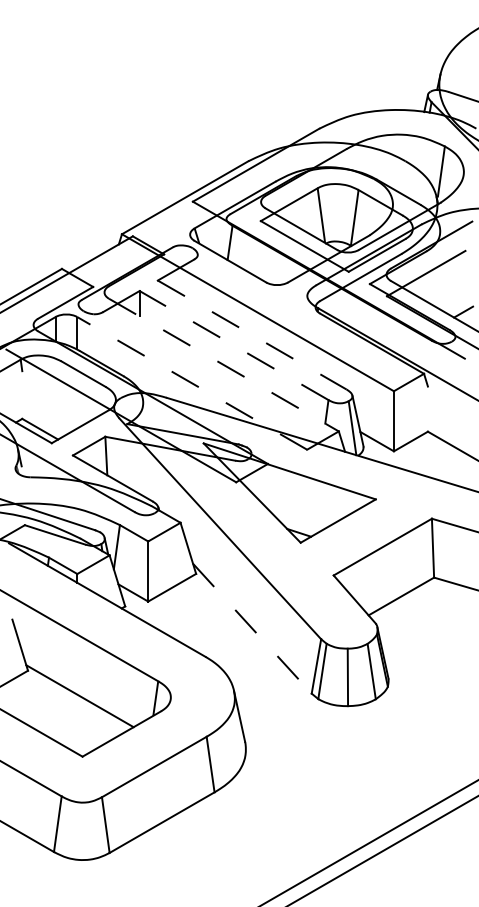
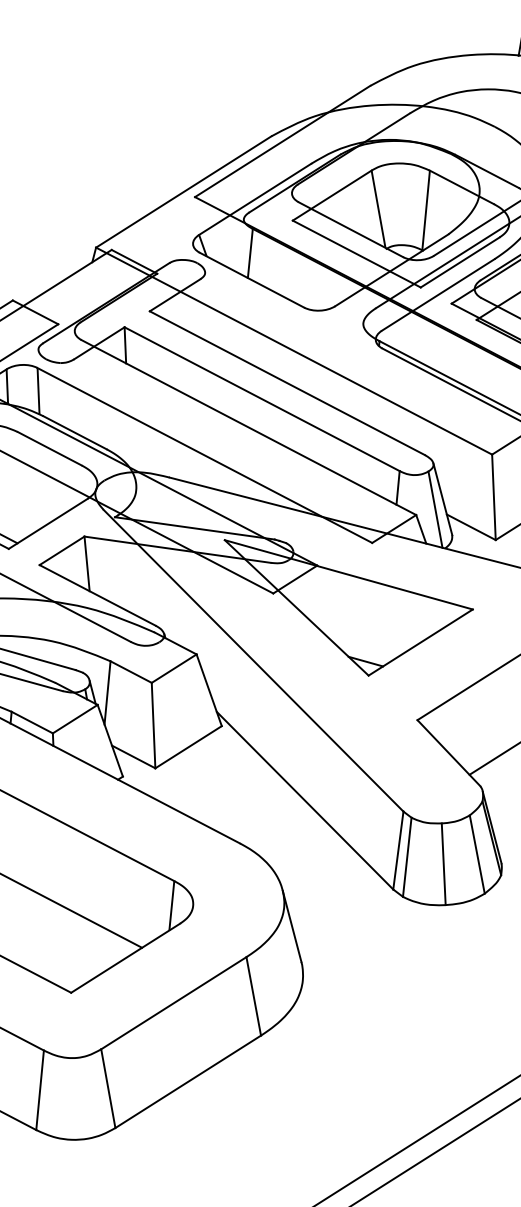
line: (252, 335) -> (287, 383), dashed -> solid
line: (233, 345) -> (261, 399), dashed -> solid
line: (223, 365) -> (248, 428), dashed -> solid
line: (192, 383) -> (205, 455), dashed -> solid
line: (252, 628) -> (305, 800), dashed -> solid

